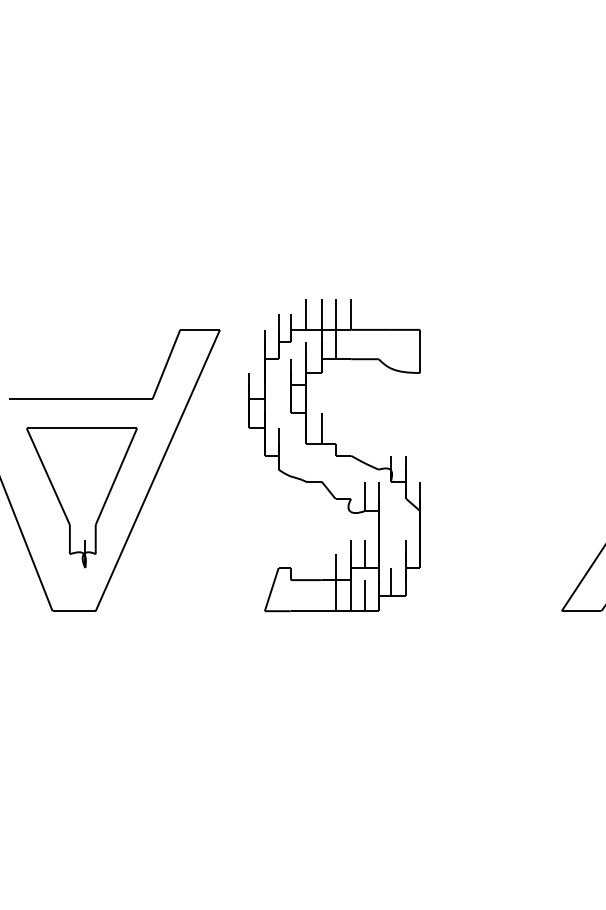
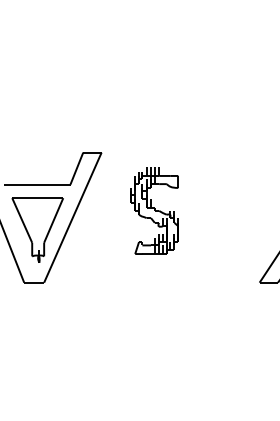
part: (334, 455) -> (154, 210), size x0.6

